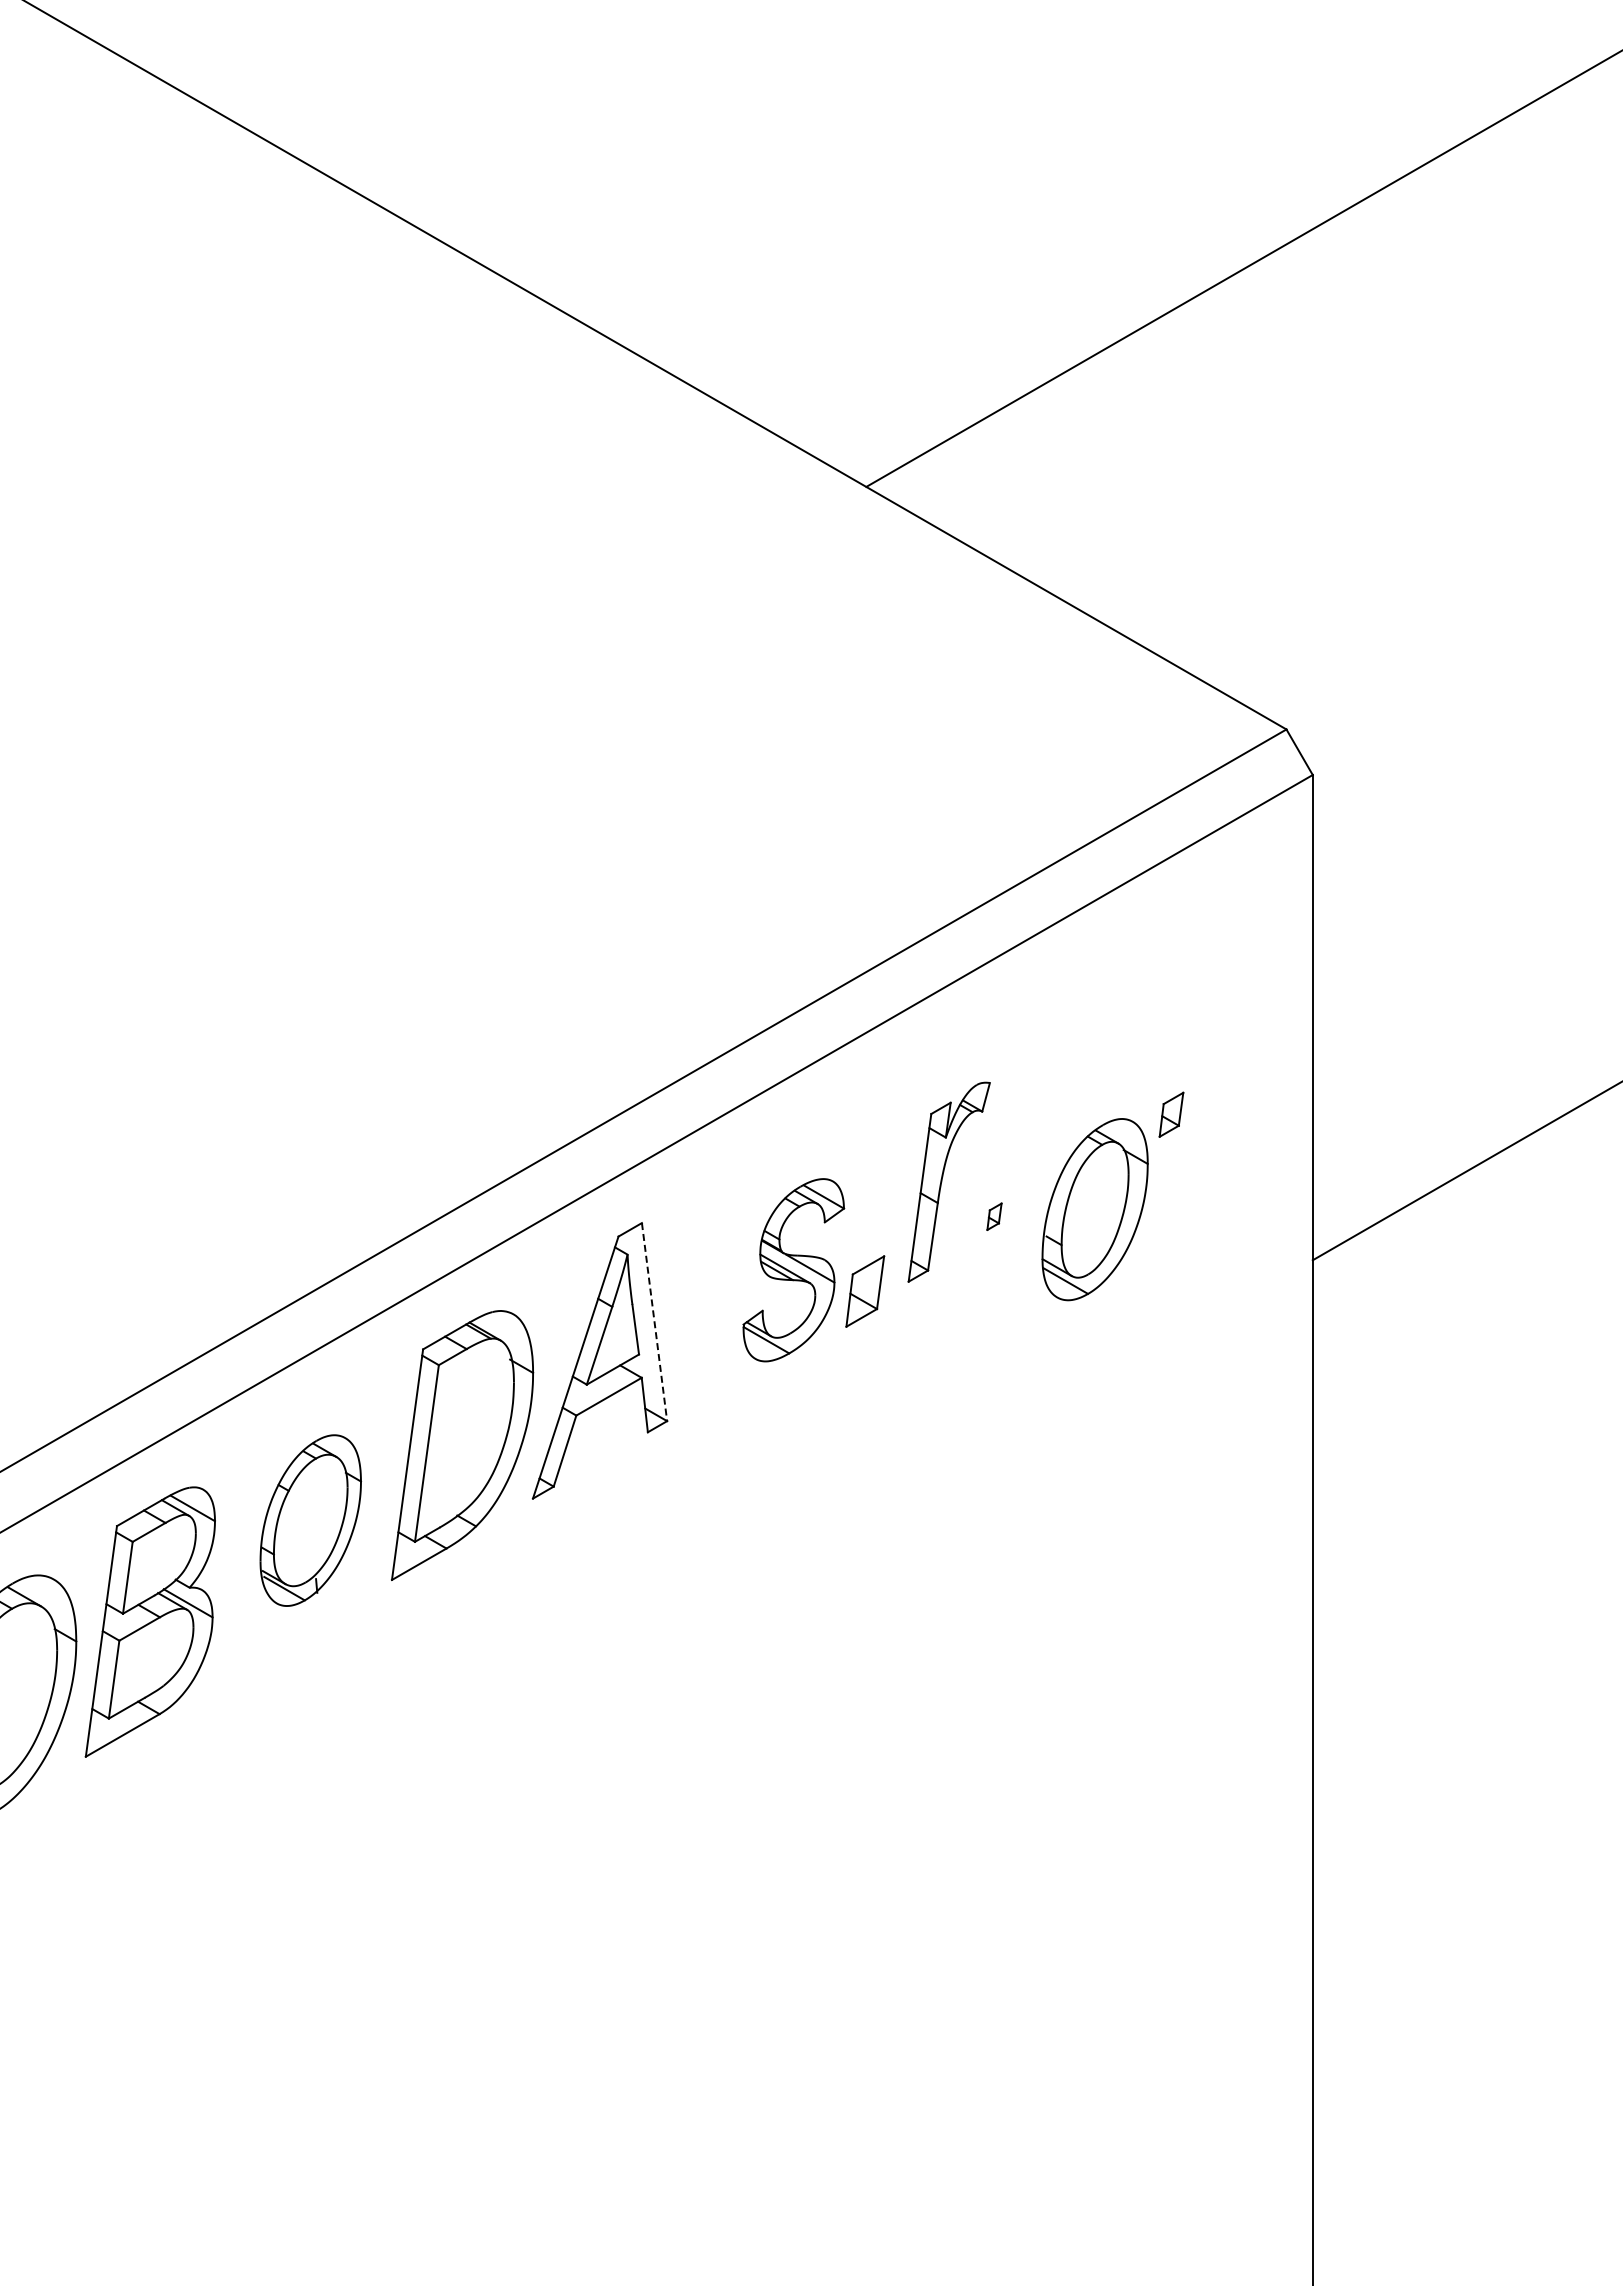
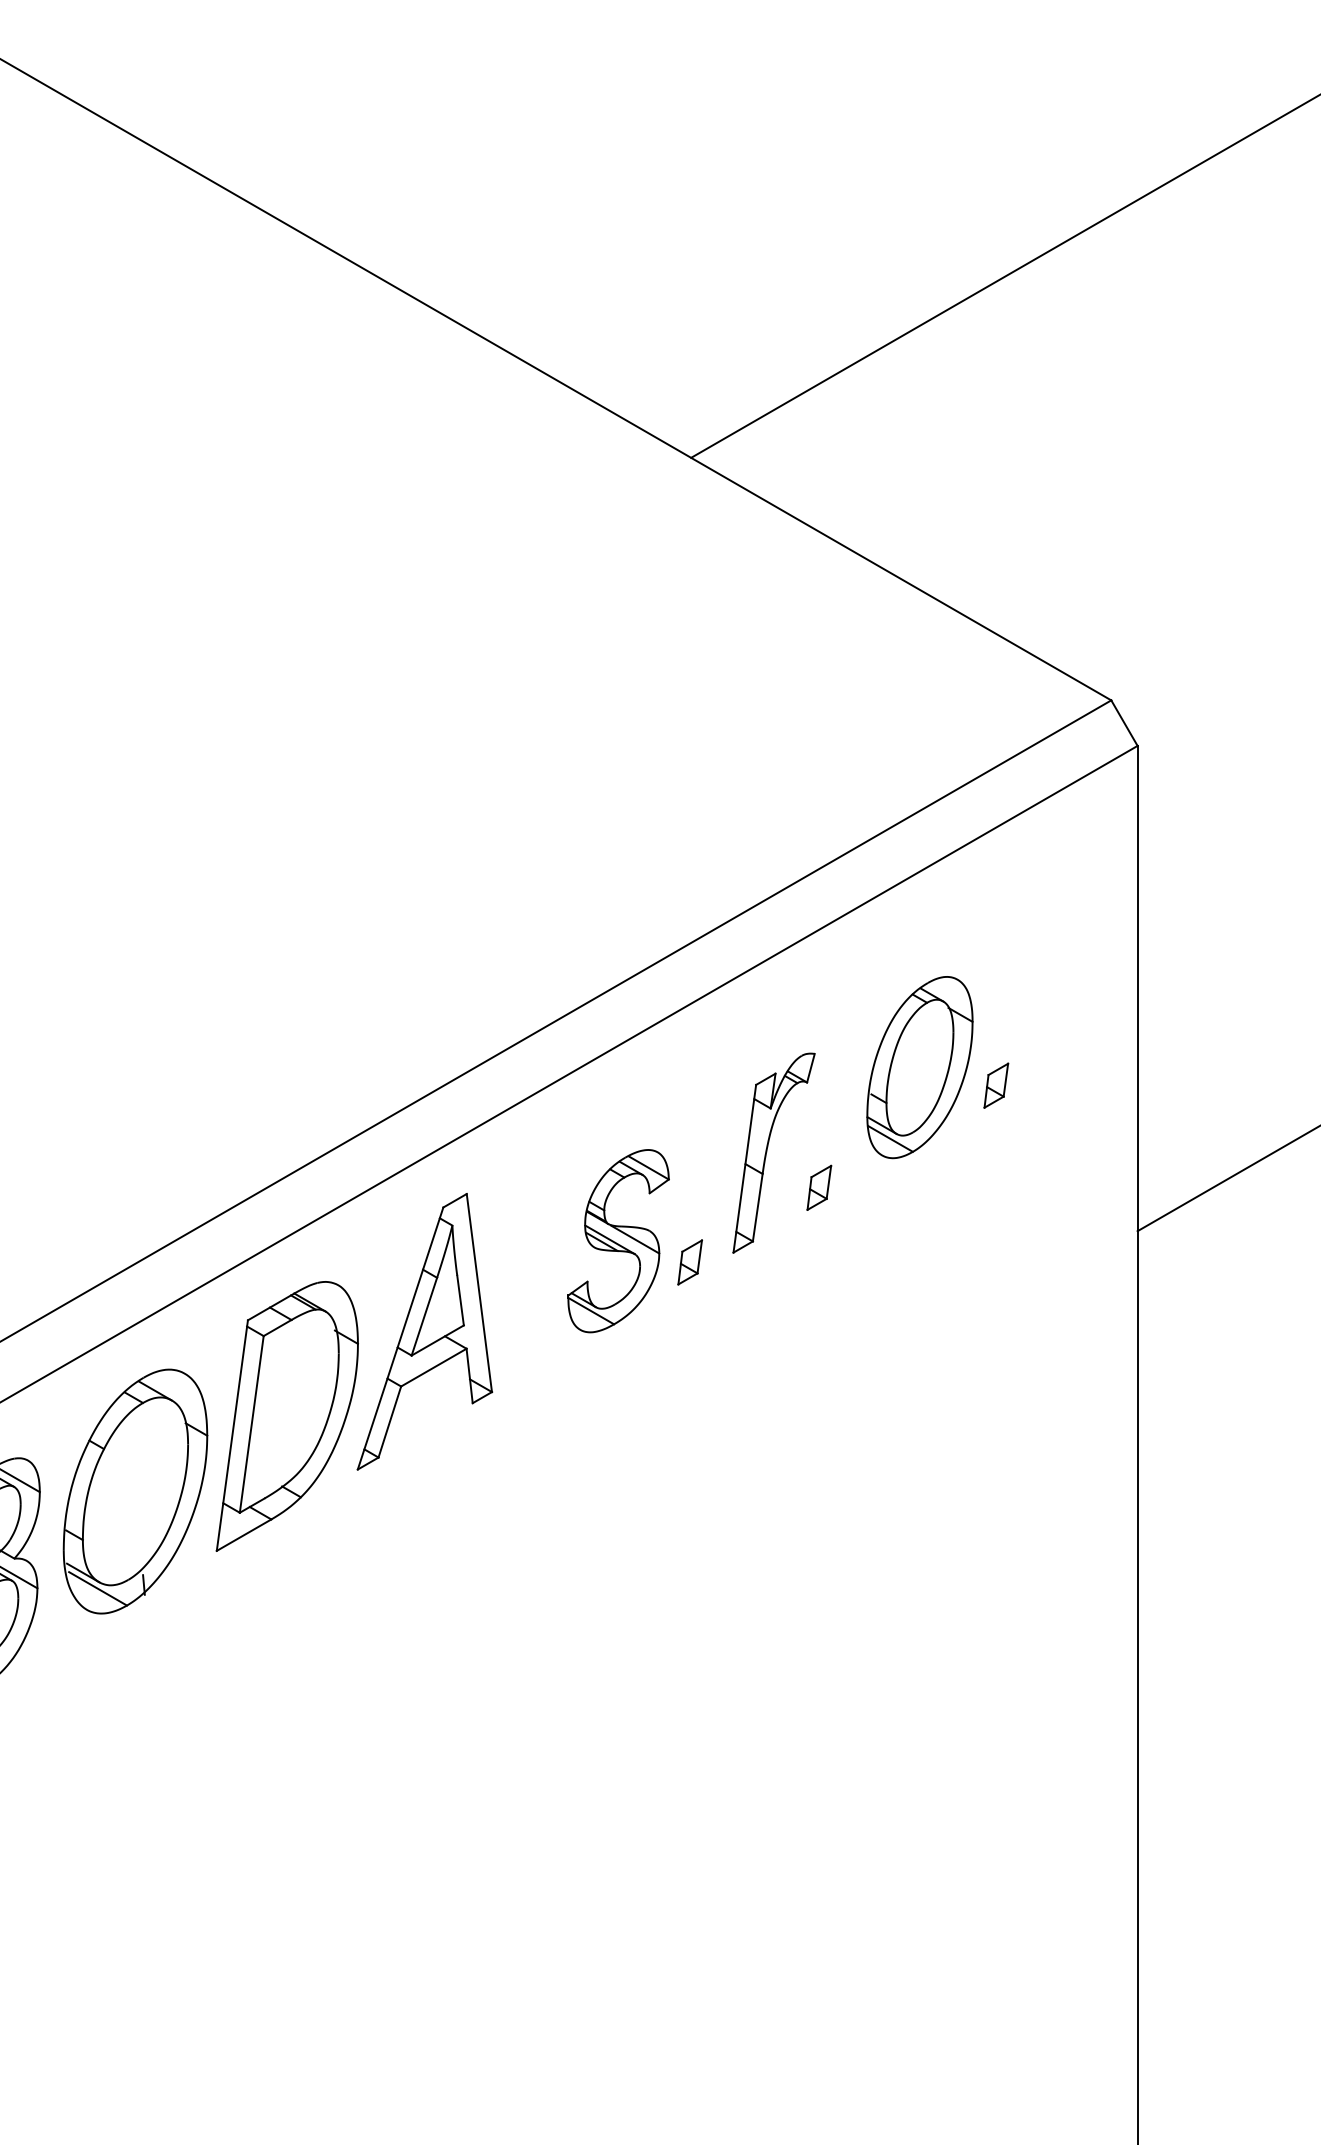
part: (1094, 1209) -> (919, 1067), moved
part: (994, 1216) -> (819, 1187), size x1.67
part: (865, 1291) -> (690, 1262), size x0.62
line: (654, 1322) -> (479, 1293), dashed -> solid
part: (310, 1520) -> (135, 1491), size x1.43

